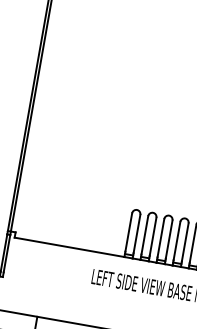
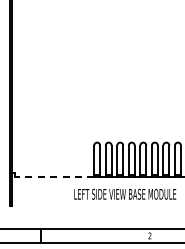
line: (69, 246) -> (54, 176), solid -> dashed

